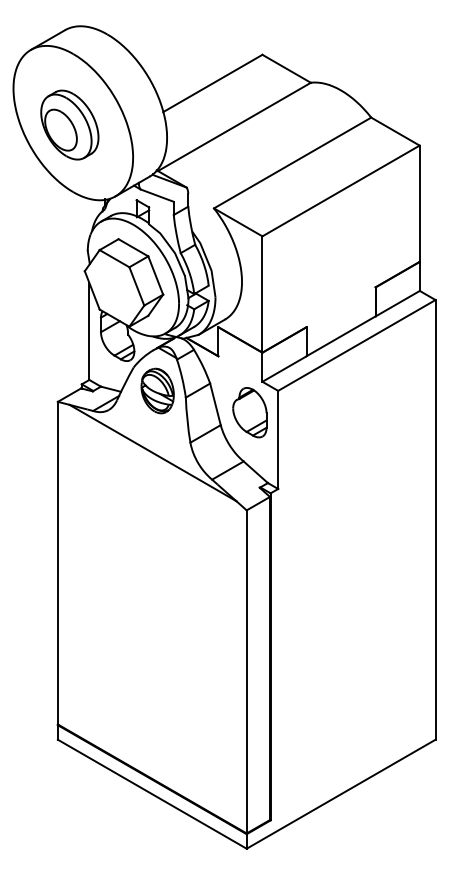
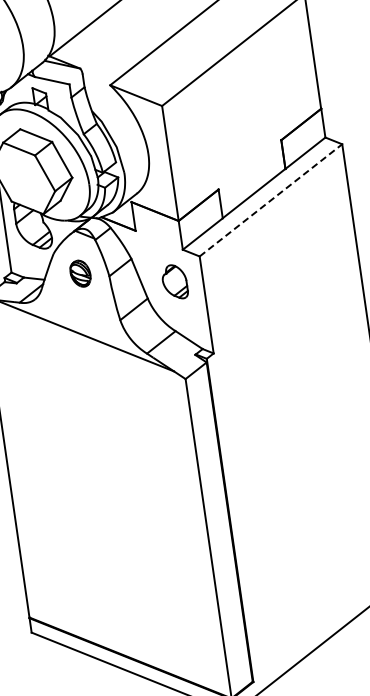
line: (356, 345) -> (270, 200), solid -> dashed
part: (157, 390) -> (80, 273), size x0.6
part: (249, 412) -> (174, 281), size x0.7

